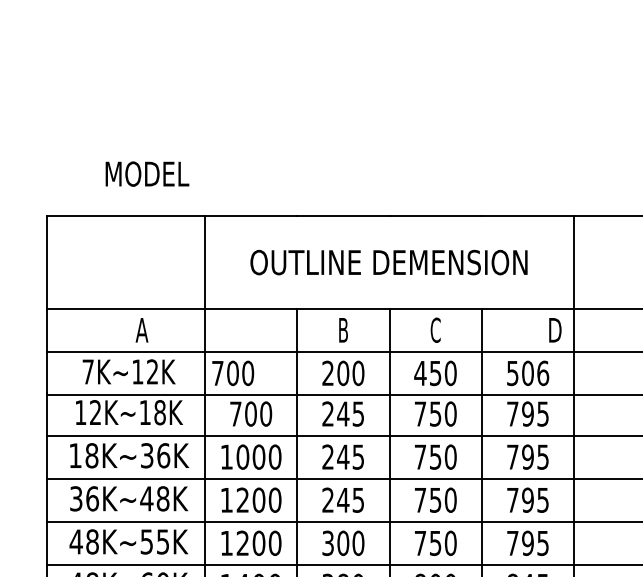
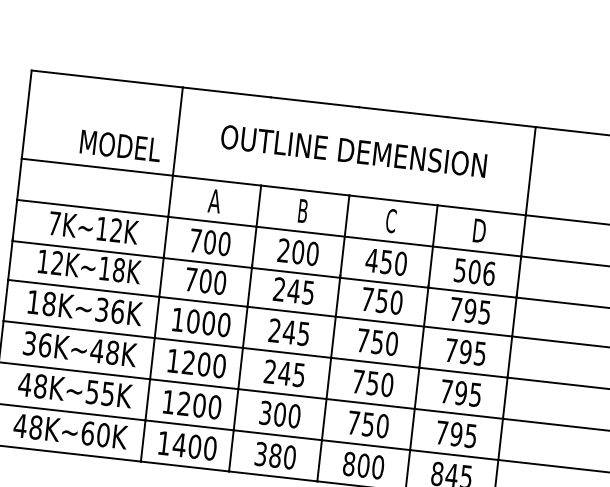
text: (147, 173) -> (120, 145), moved
text: (141, 330) -> (214, 201), moved
text: (555, 330) -> (479, 231), moved
text: (233, 373) -> (210, 242), moved

